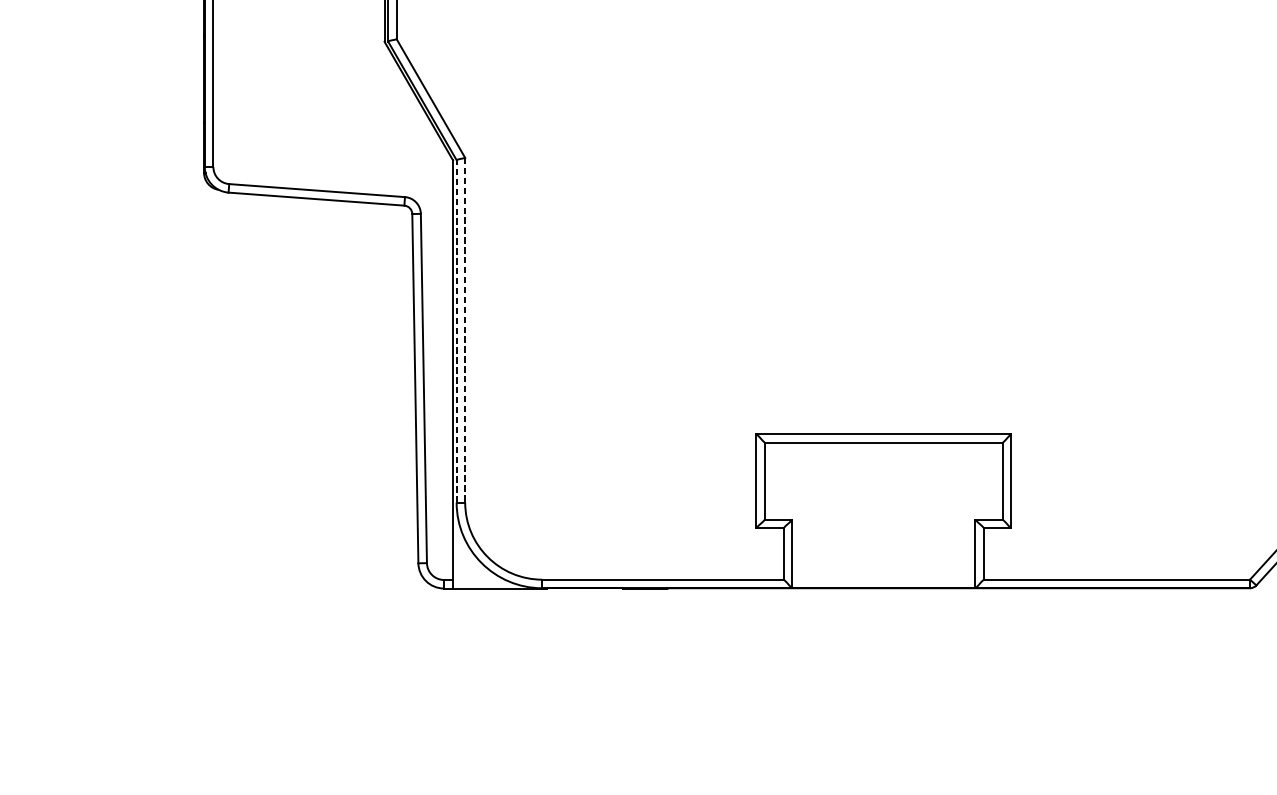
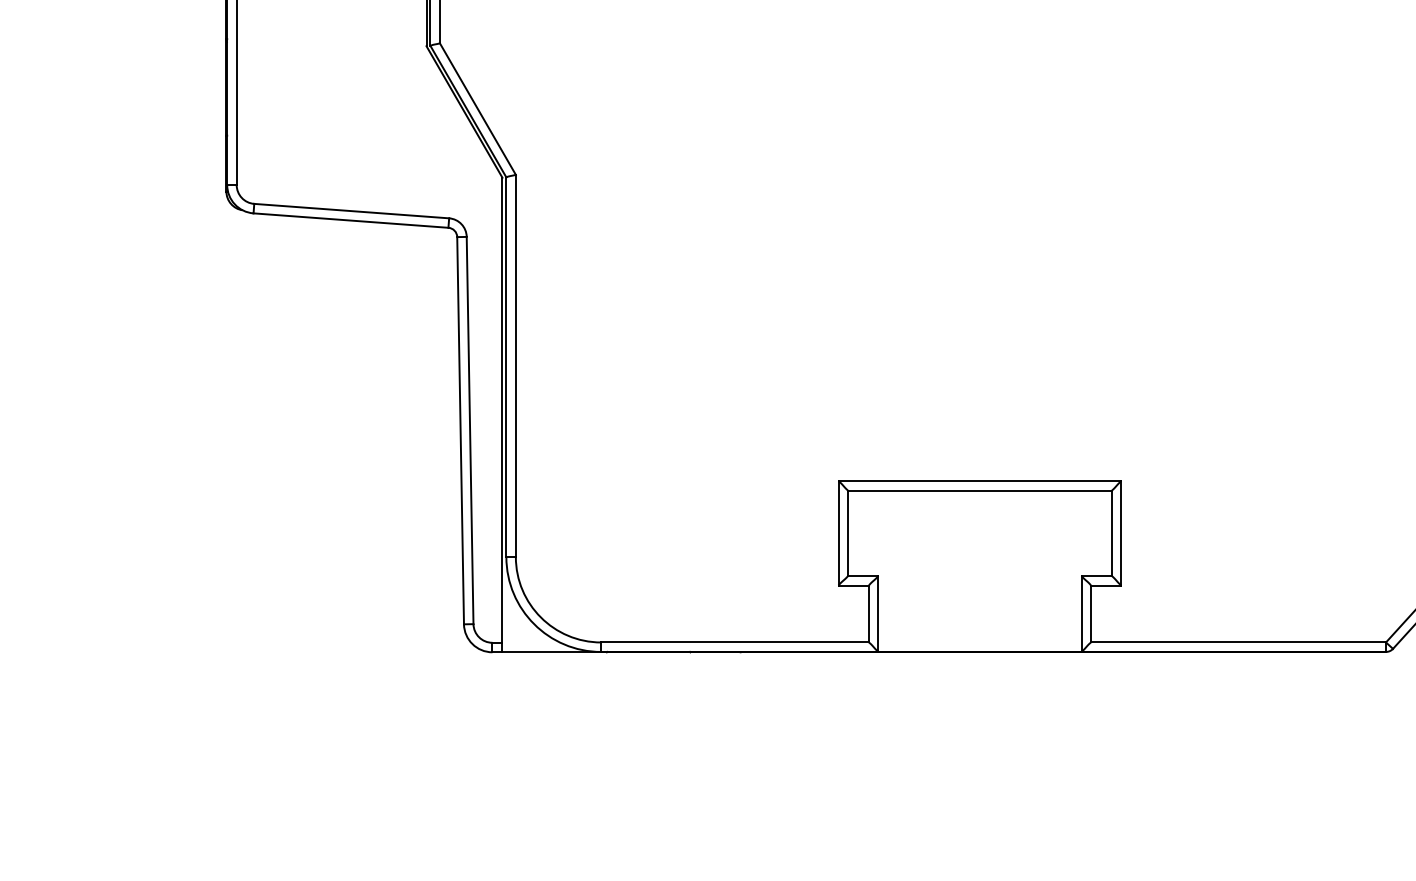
line: (464, 330) -> (515, 366), dashed -> solid
line: (456, 331) -> (506, 367), dashed -> solid

